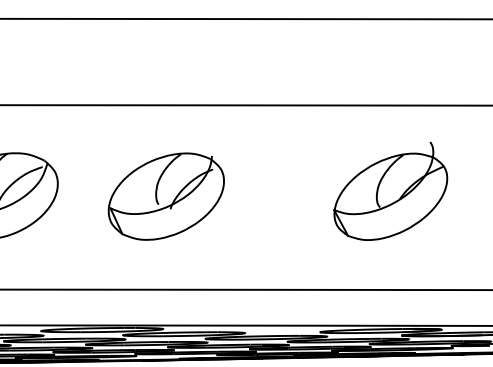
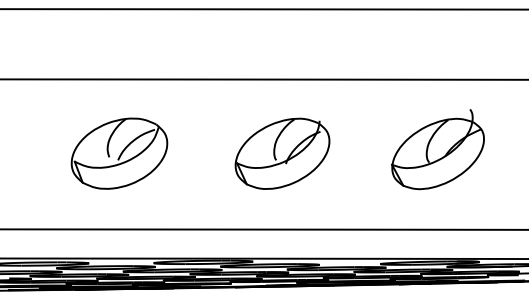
part: (166, 196) -> (282, 153), moved

